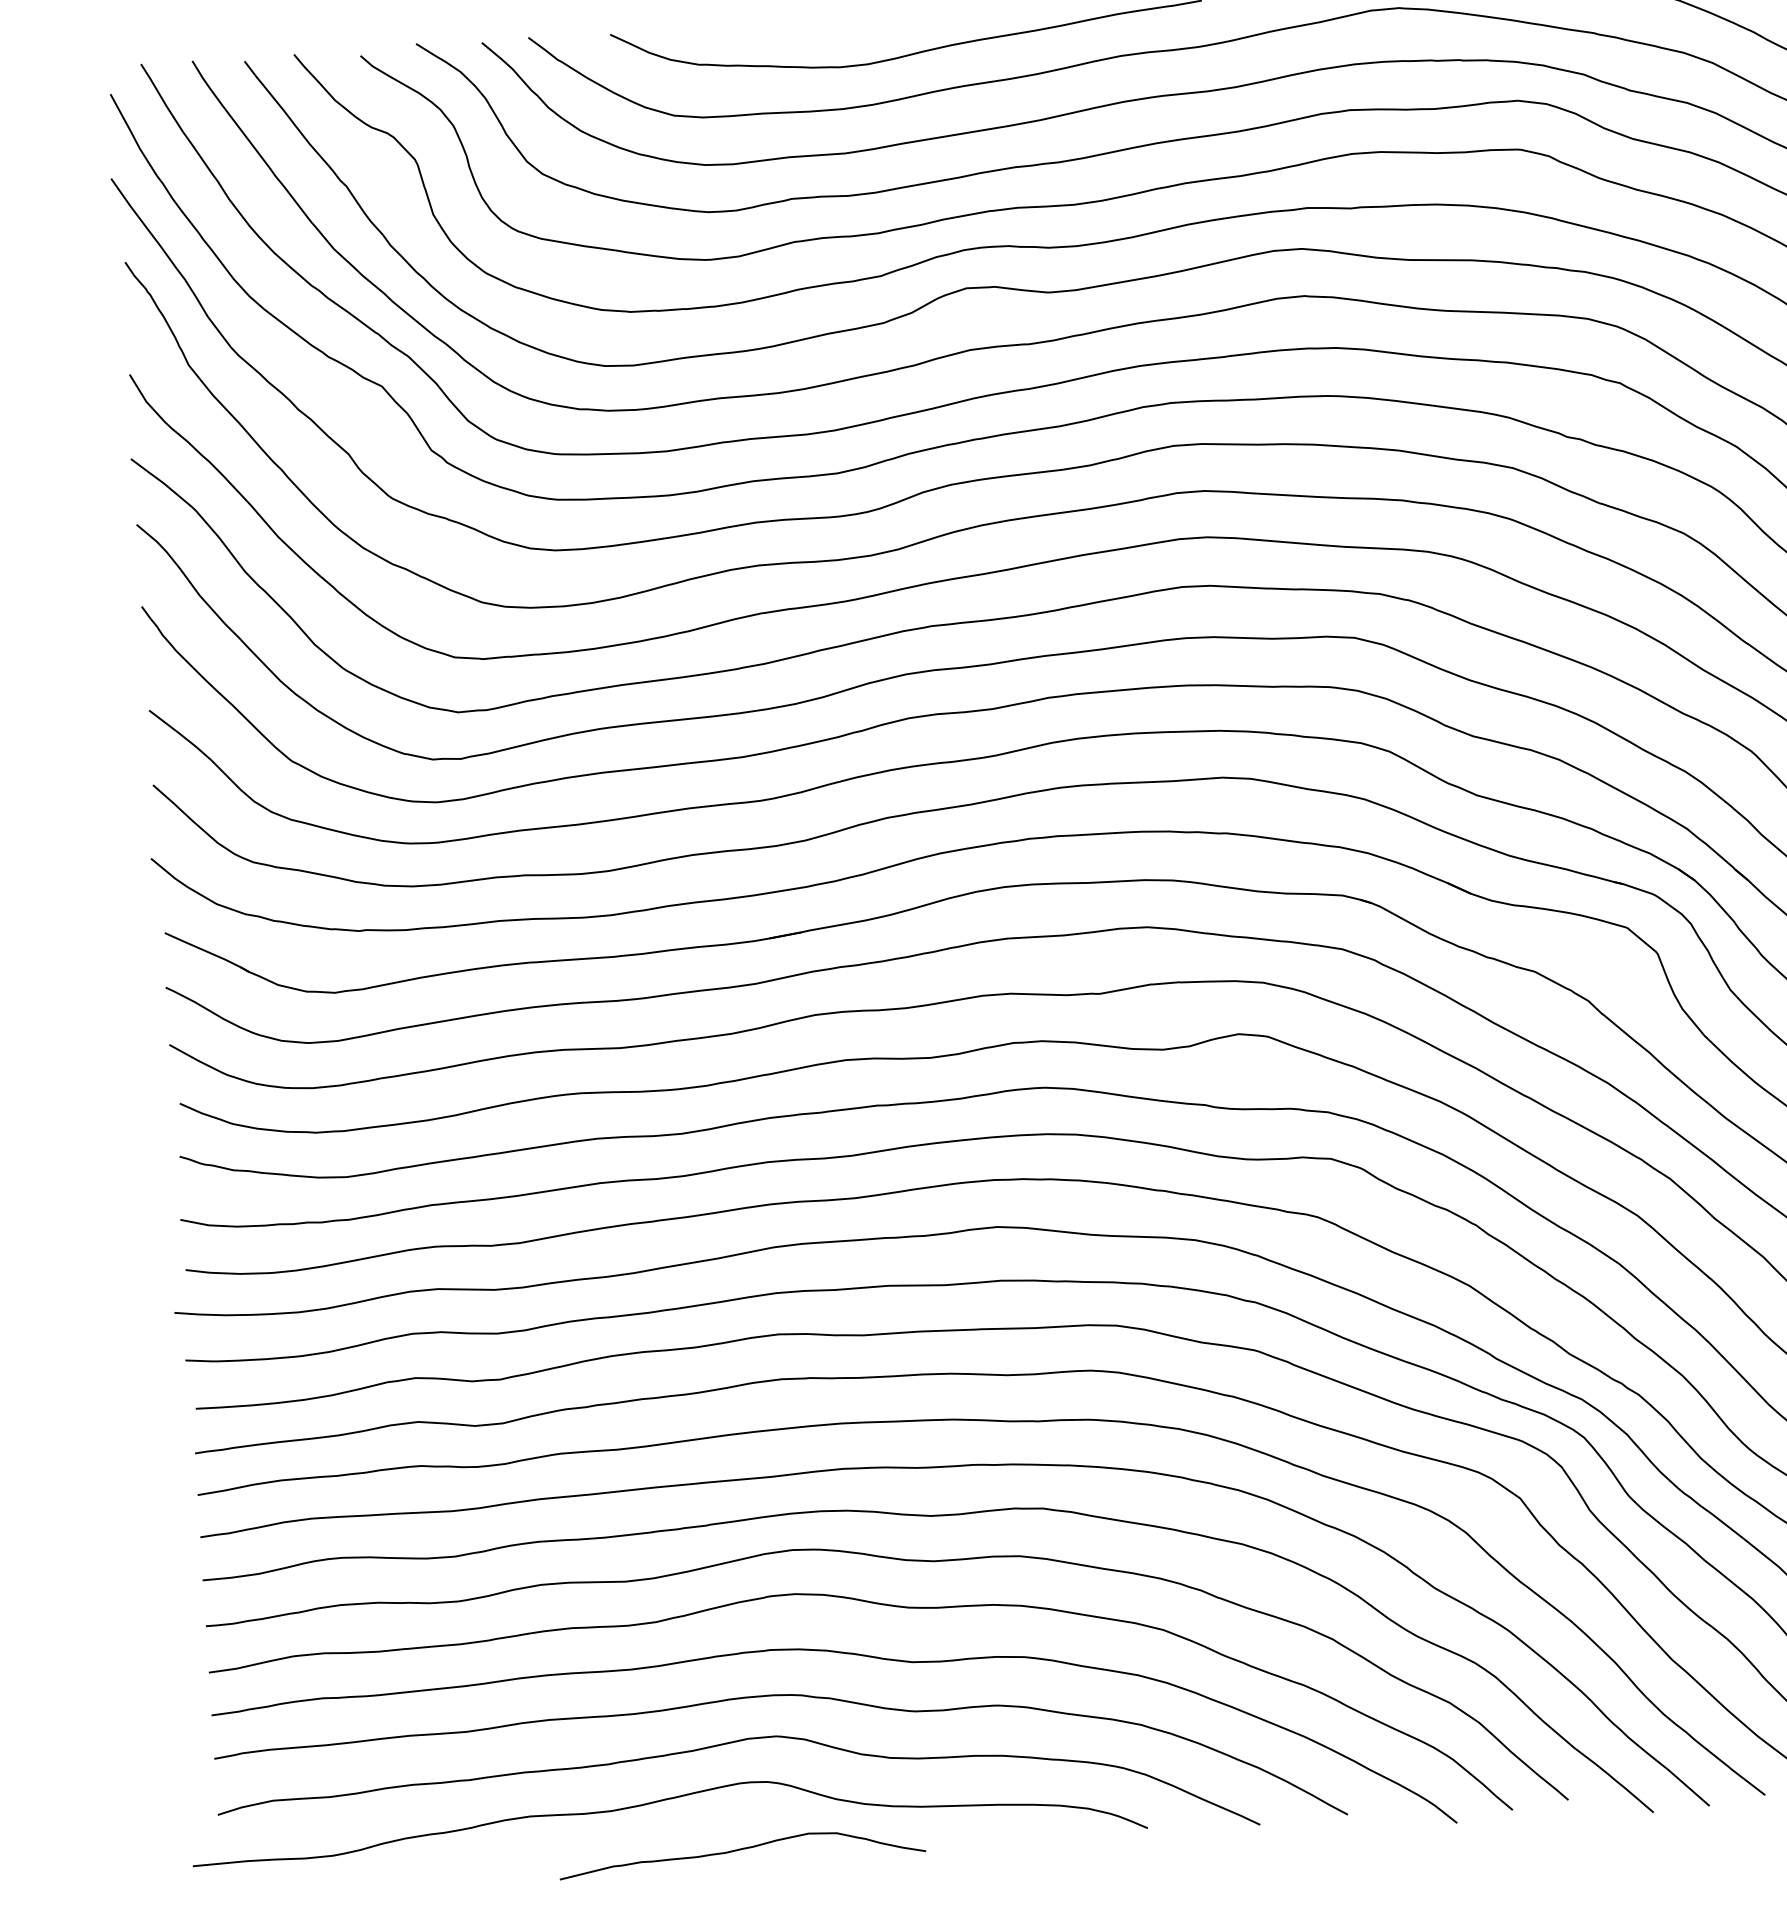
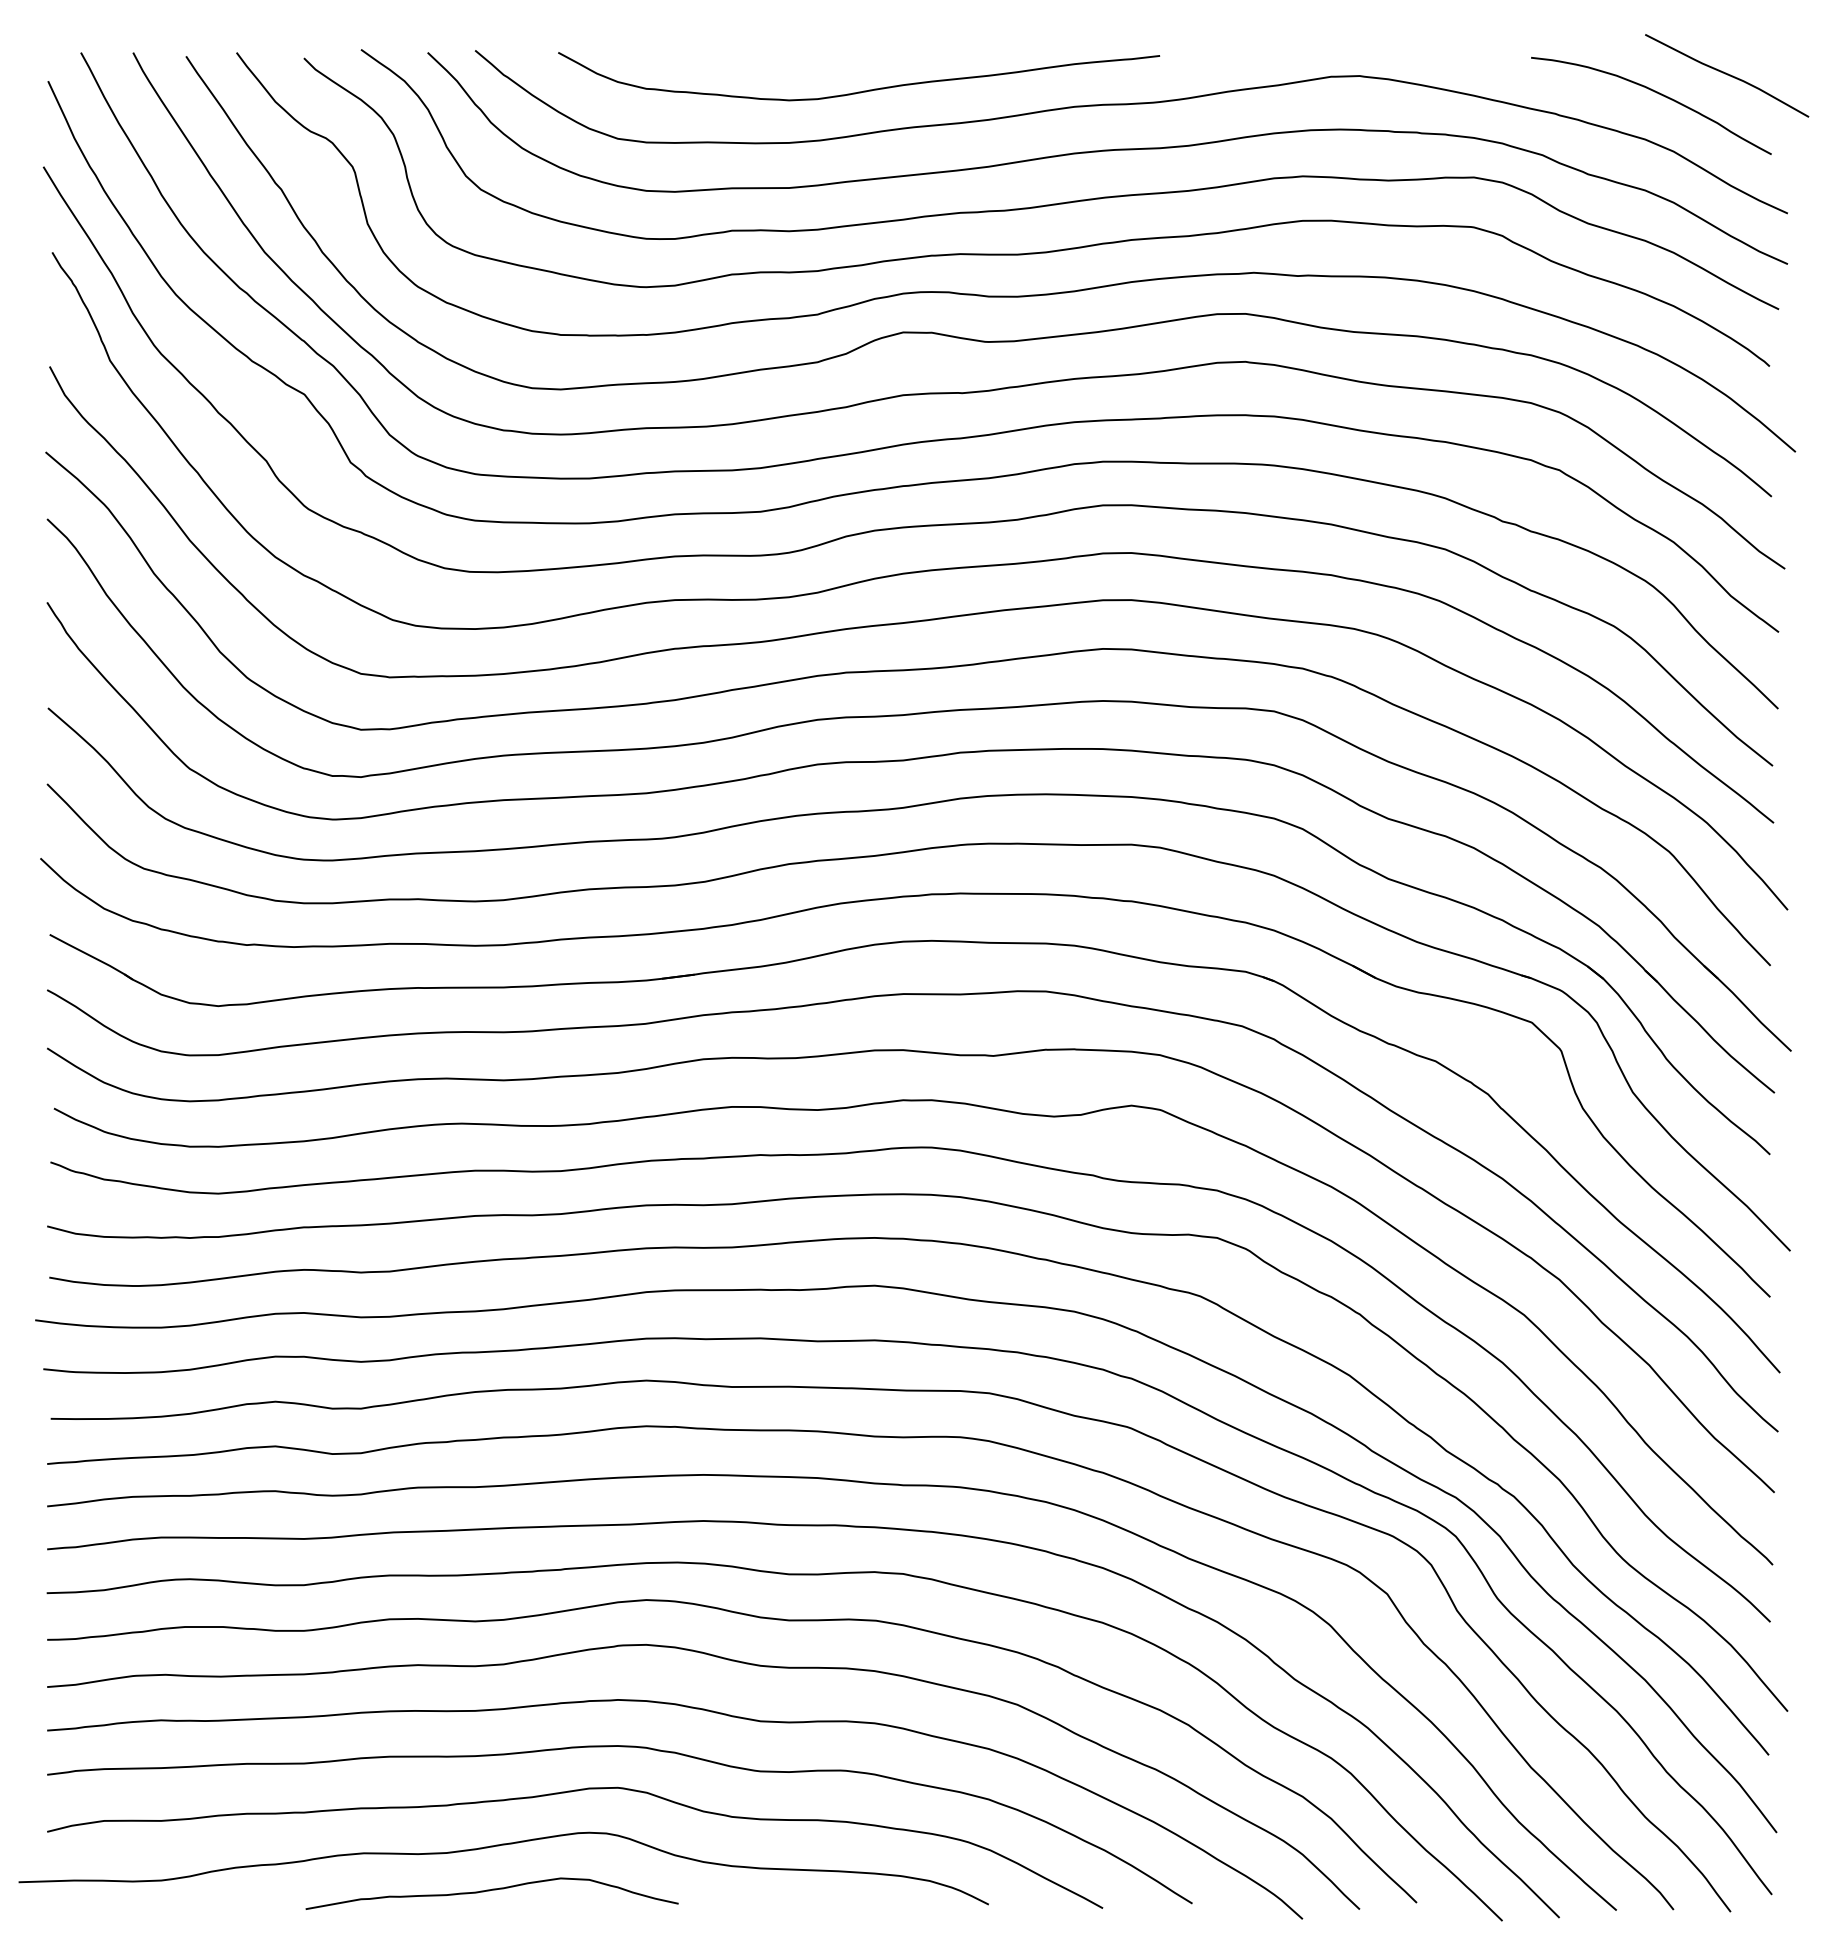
curve: (739, 1850) -> (489, 1891), moved

